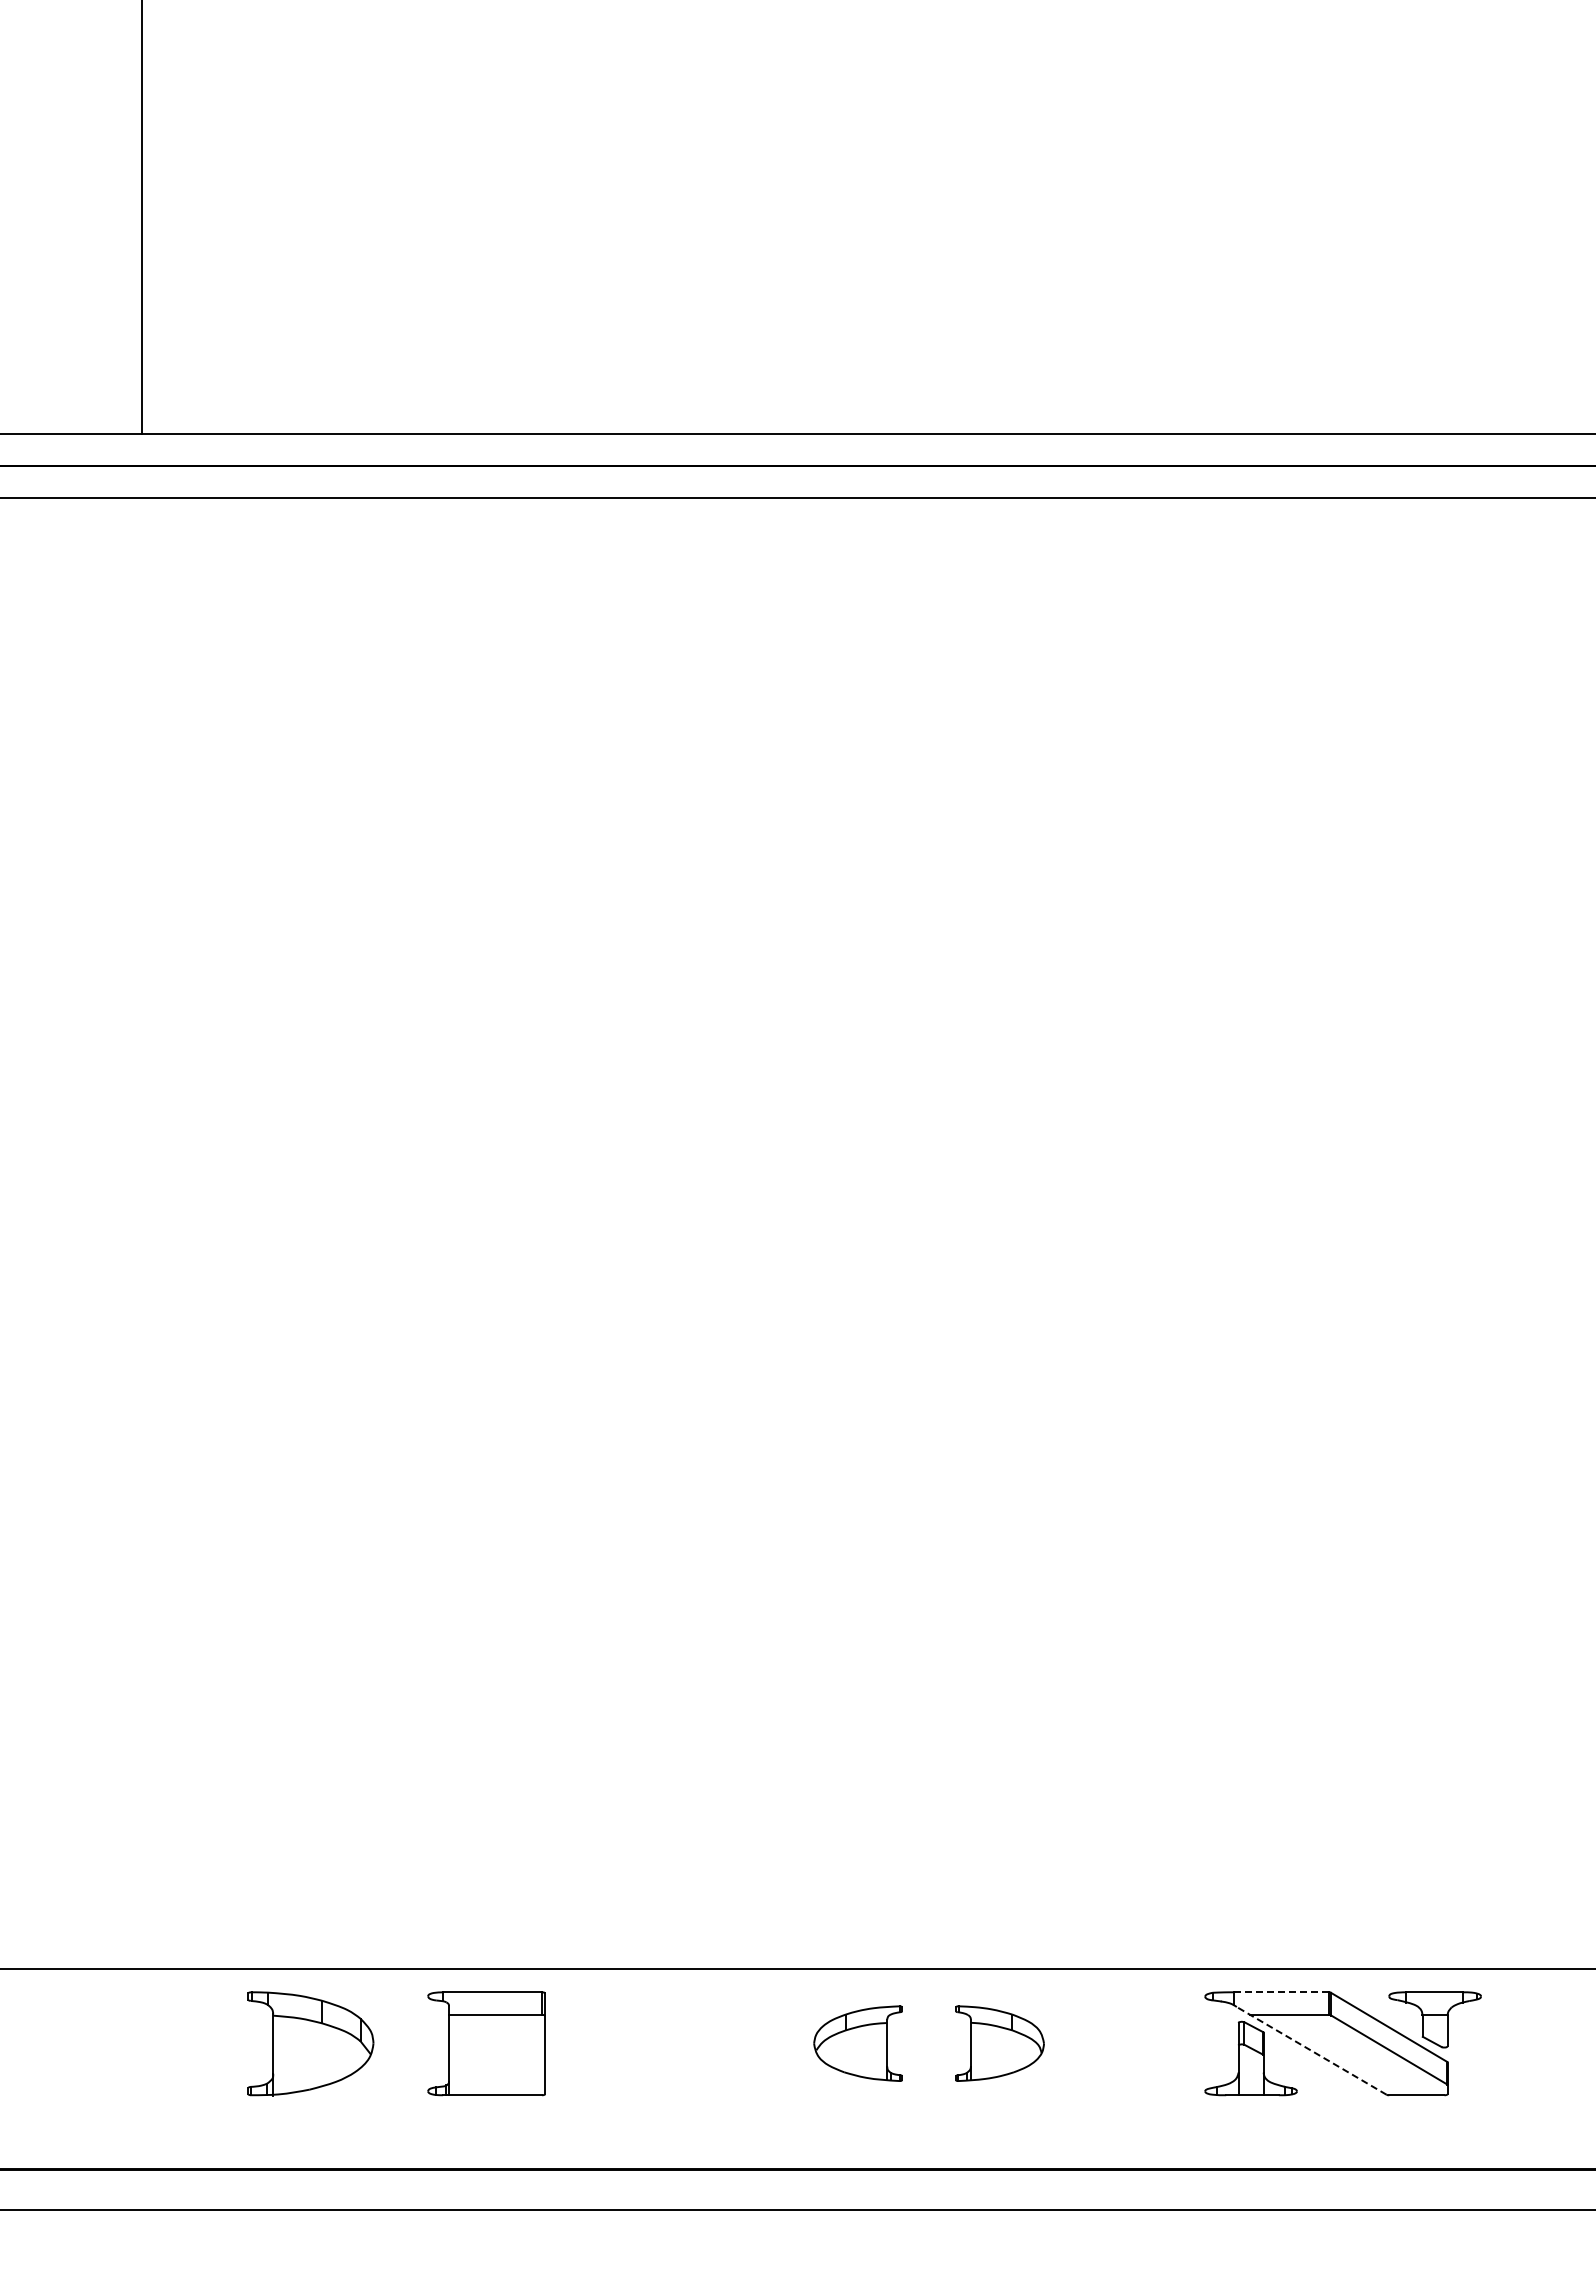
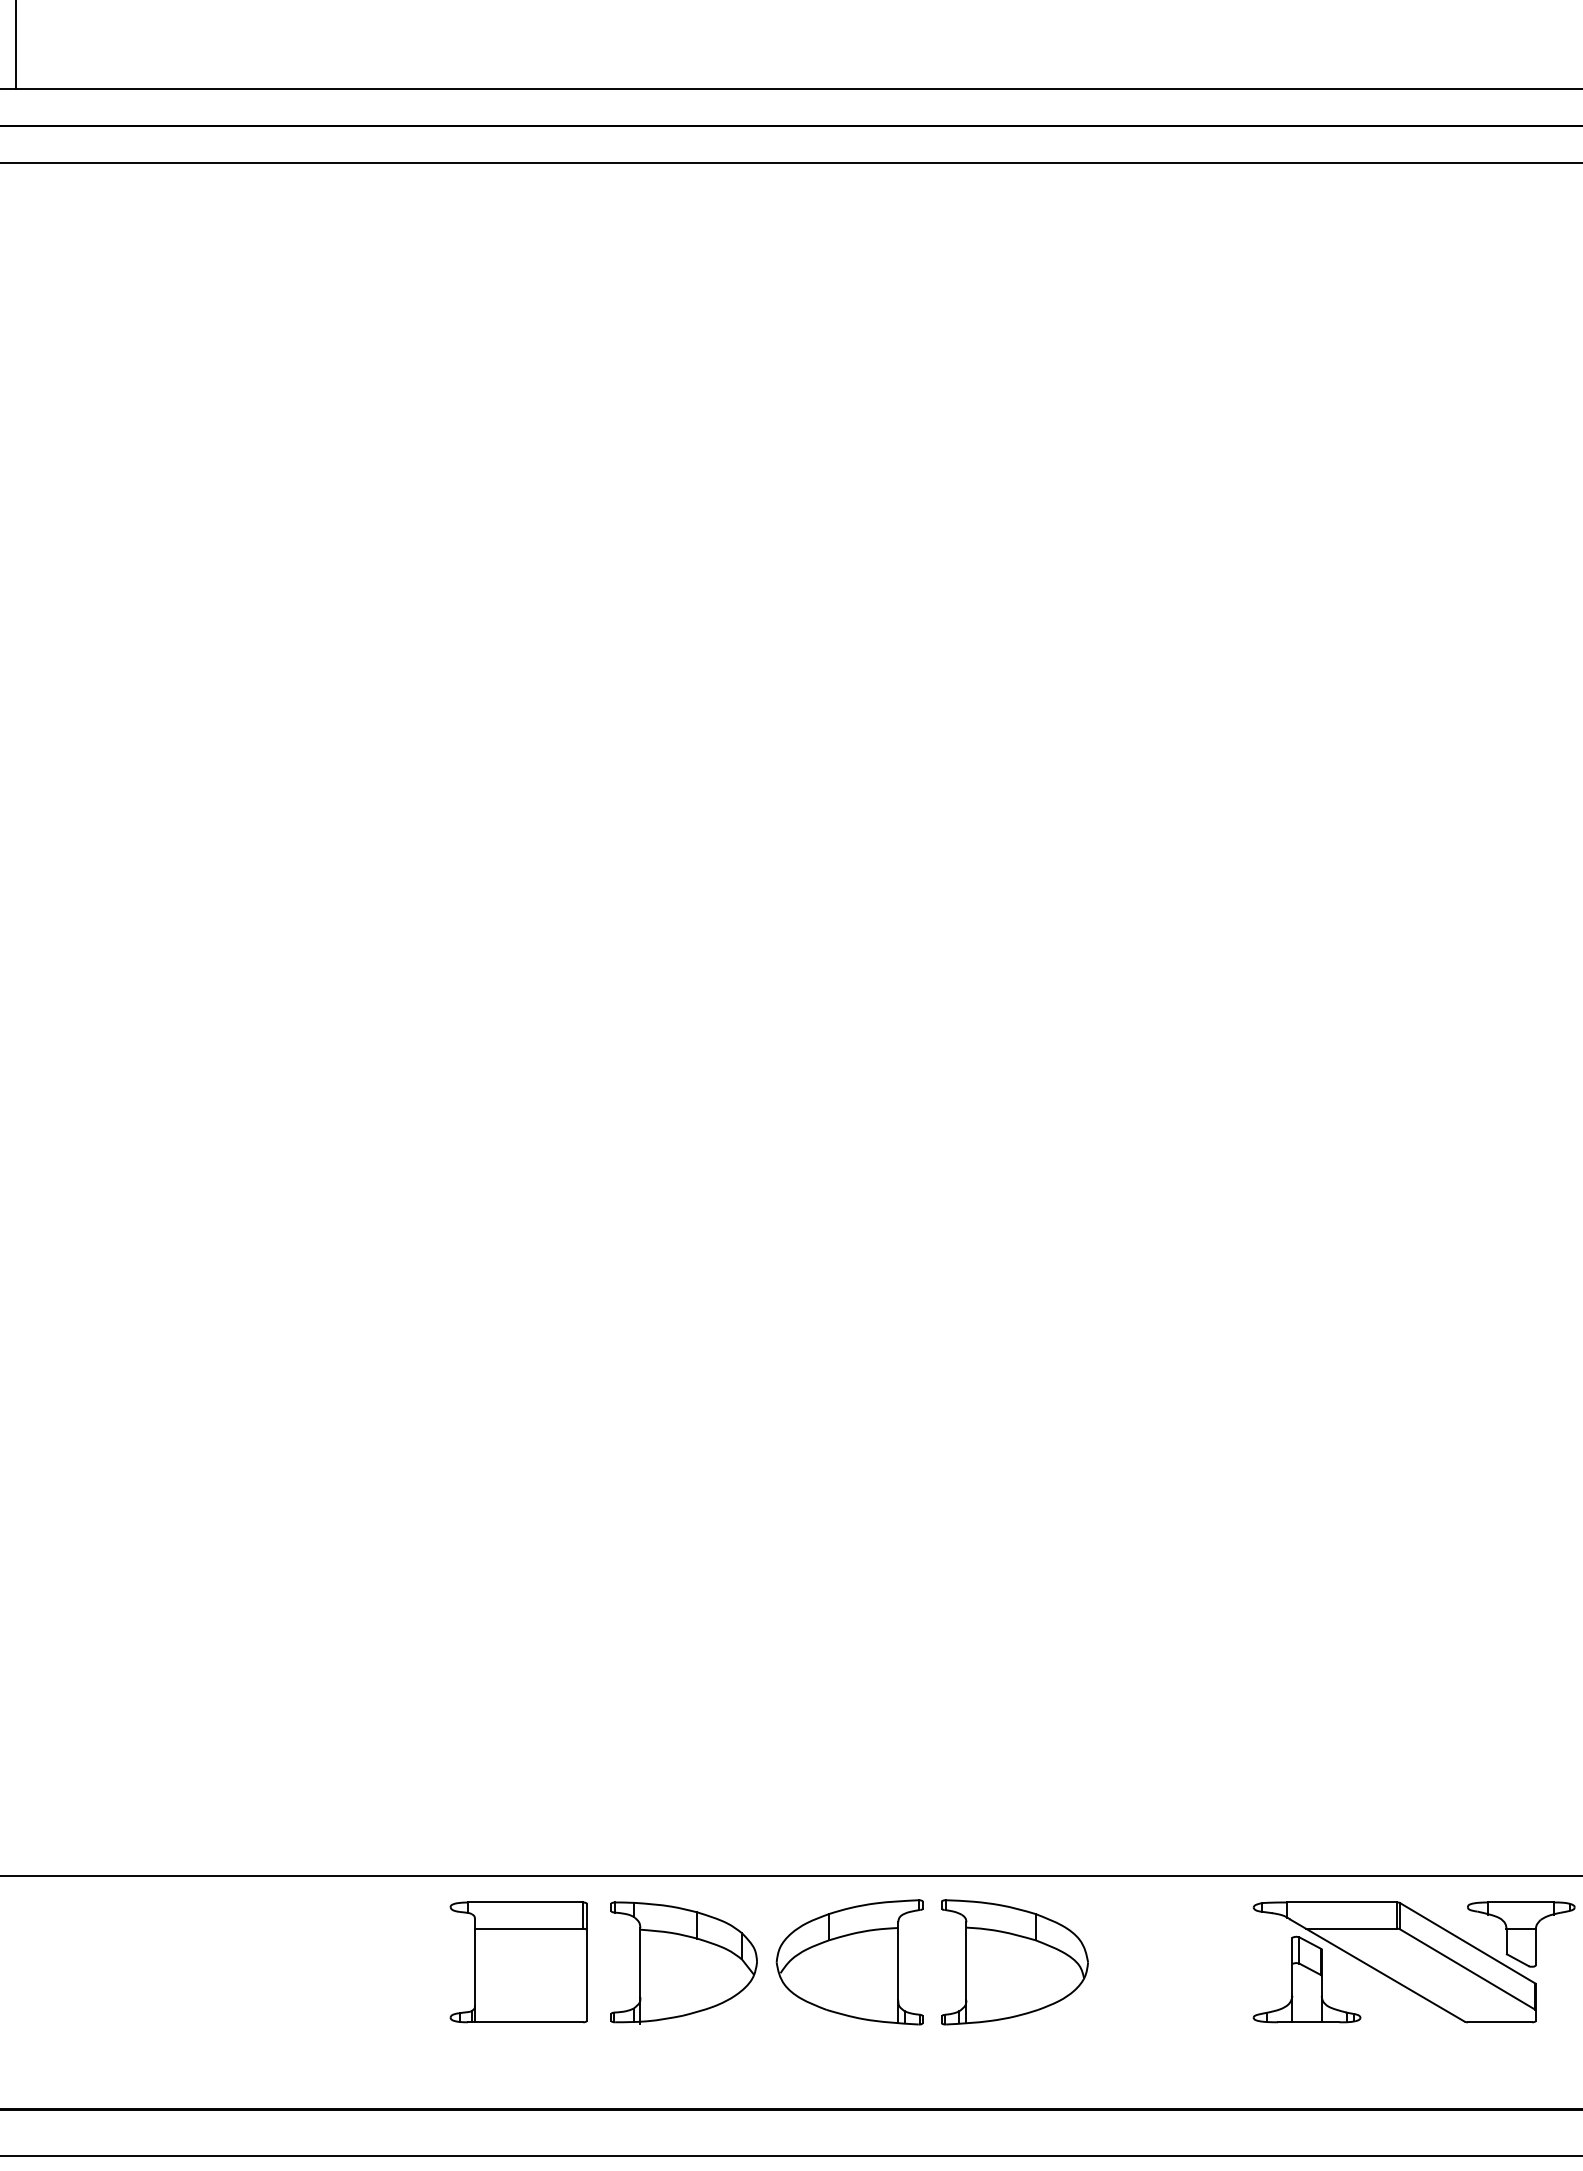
line: (1281, 1992) -> (1342, 1902), dashed -> solid
part: (310, 2043) -> (683, 1962), moved
part: (486, 2043) -> (518, 1962), moved
part: (857, 2043) -> (849, 1962), size x1.43
part: (999, 2043) -> (1014, 1962), size x1.43
line: (1311, 2050) -> (1377, 1970), dashed -> solid

